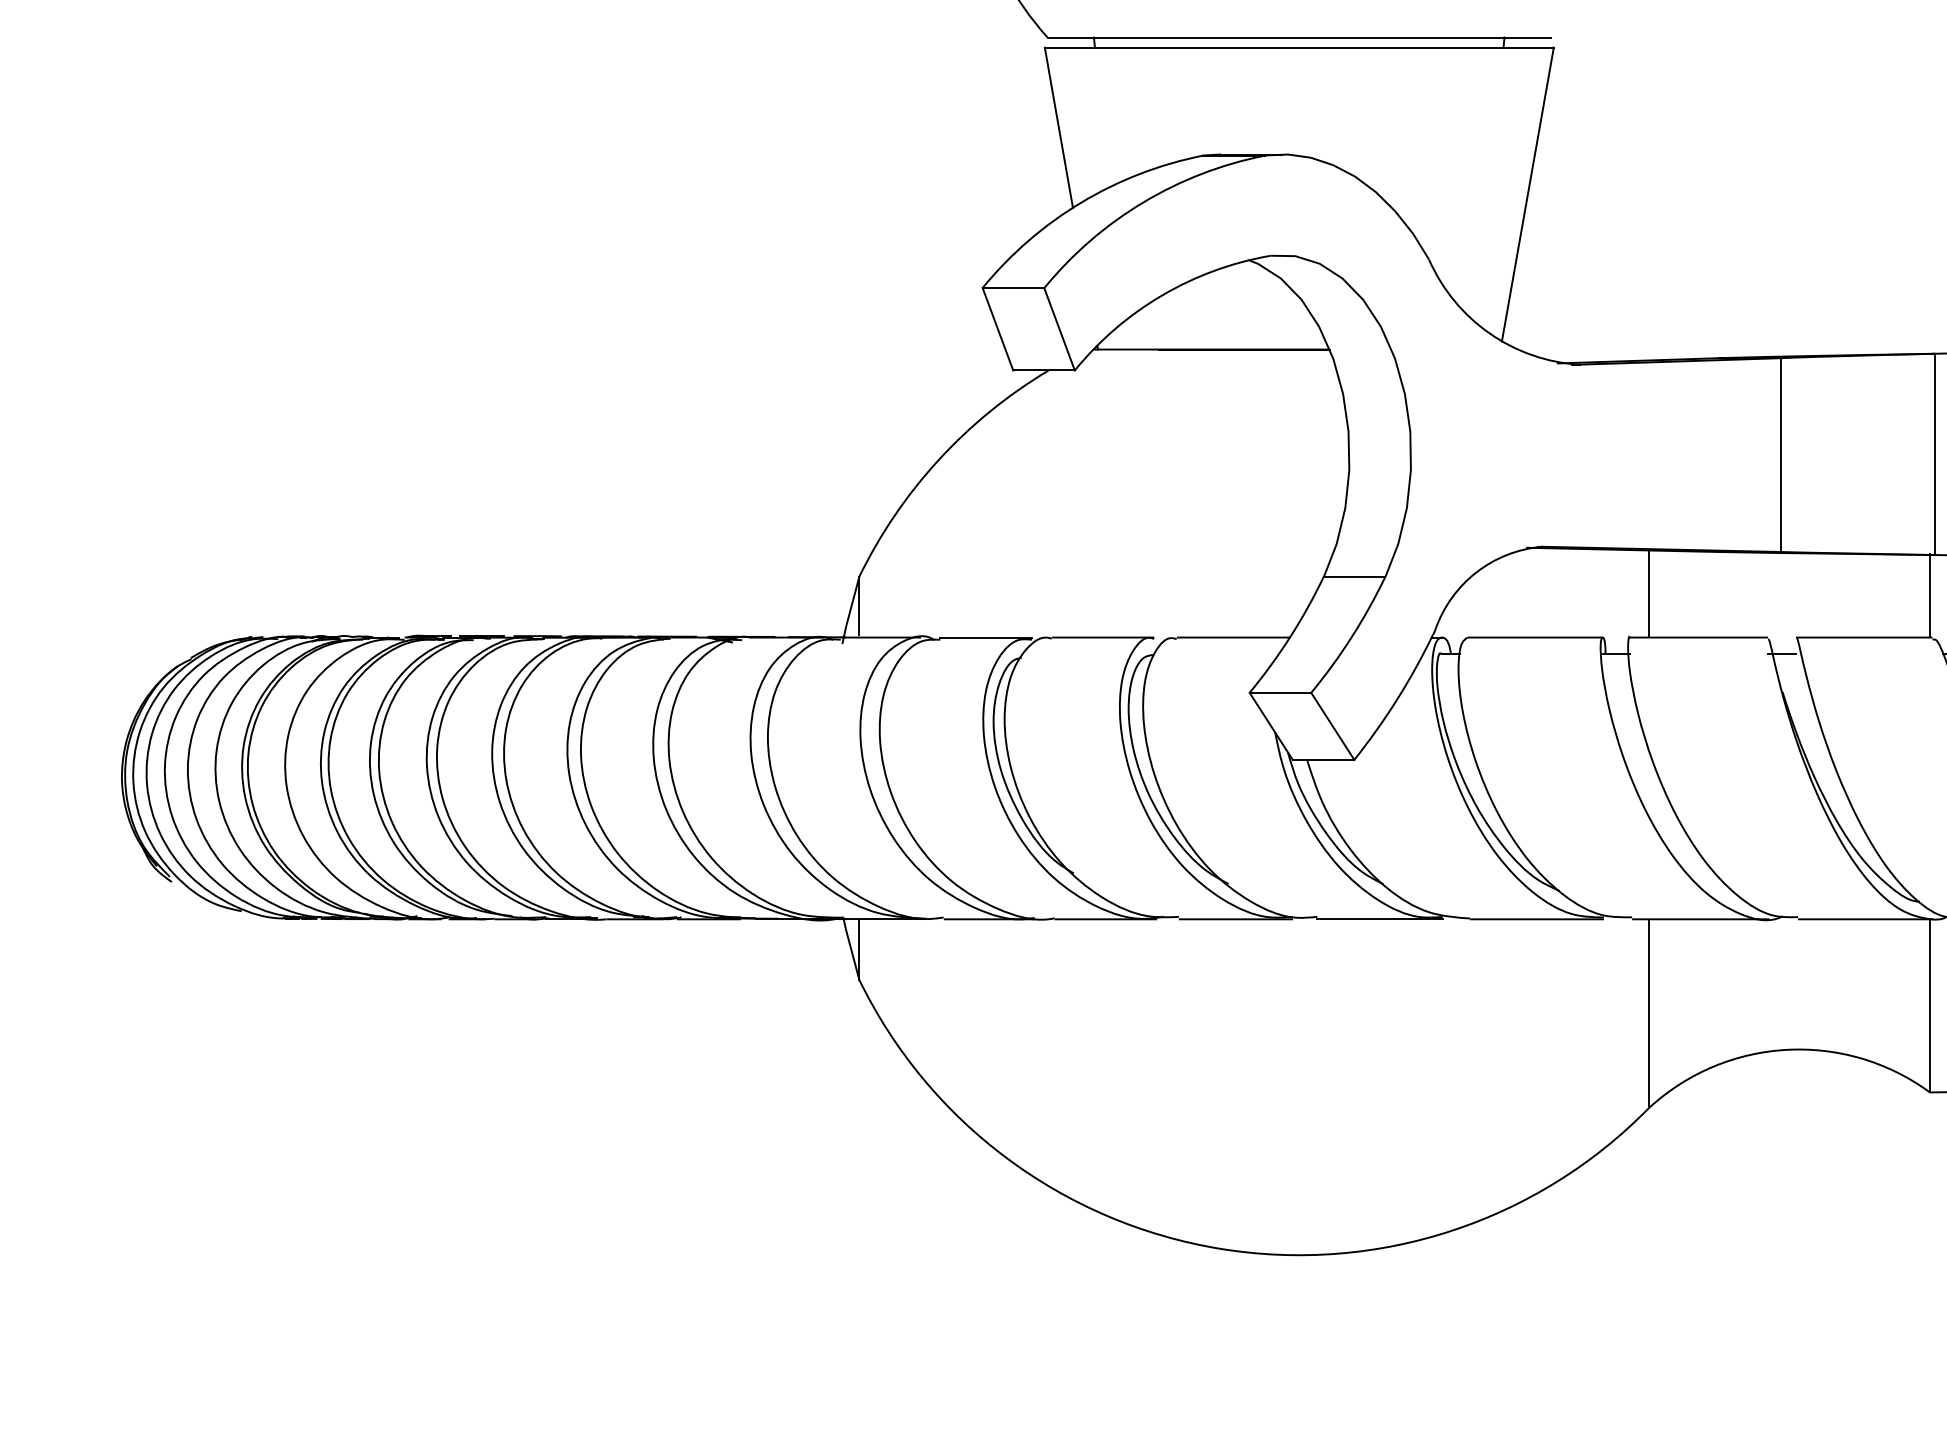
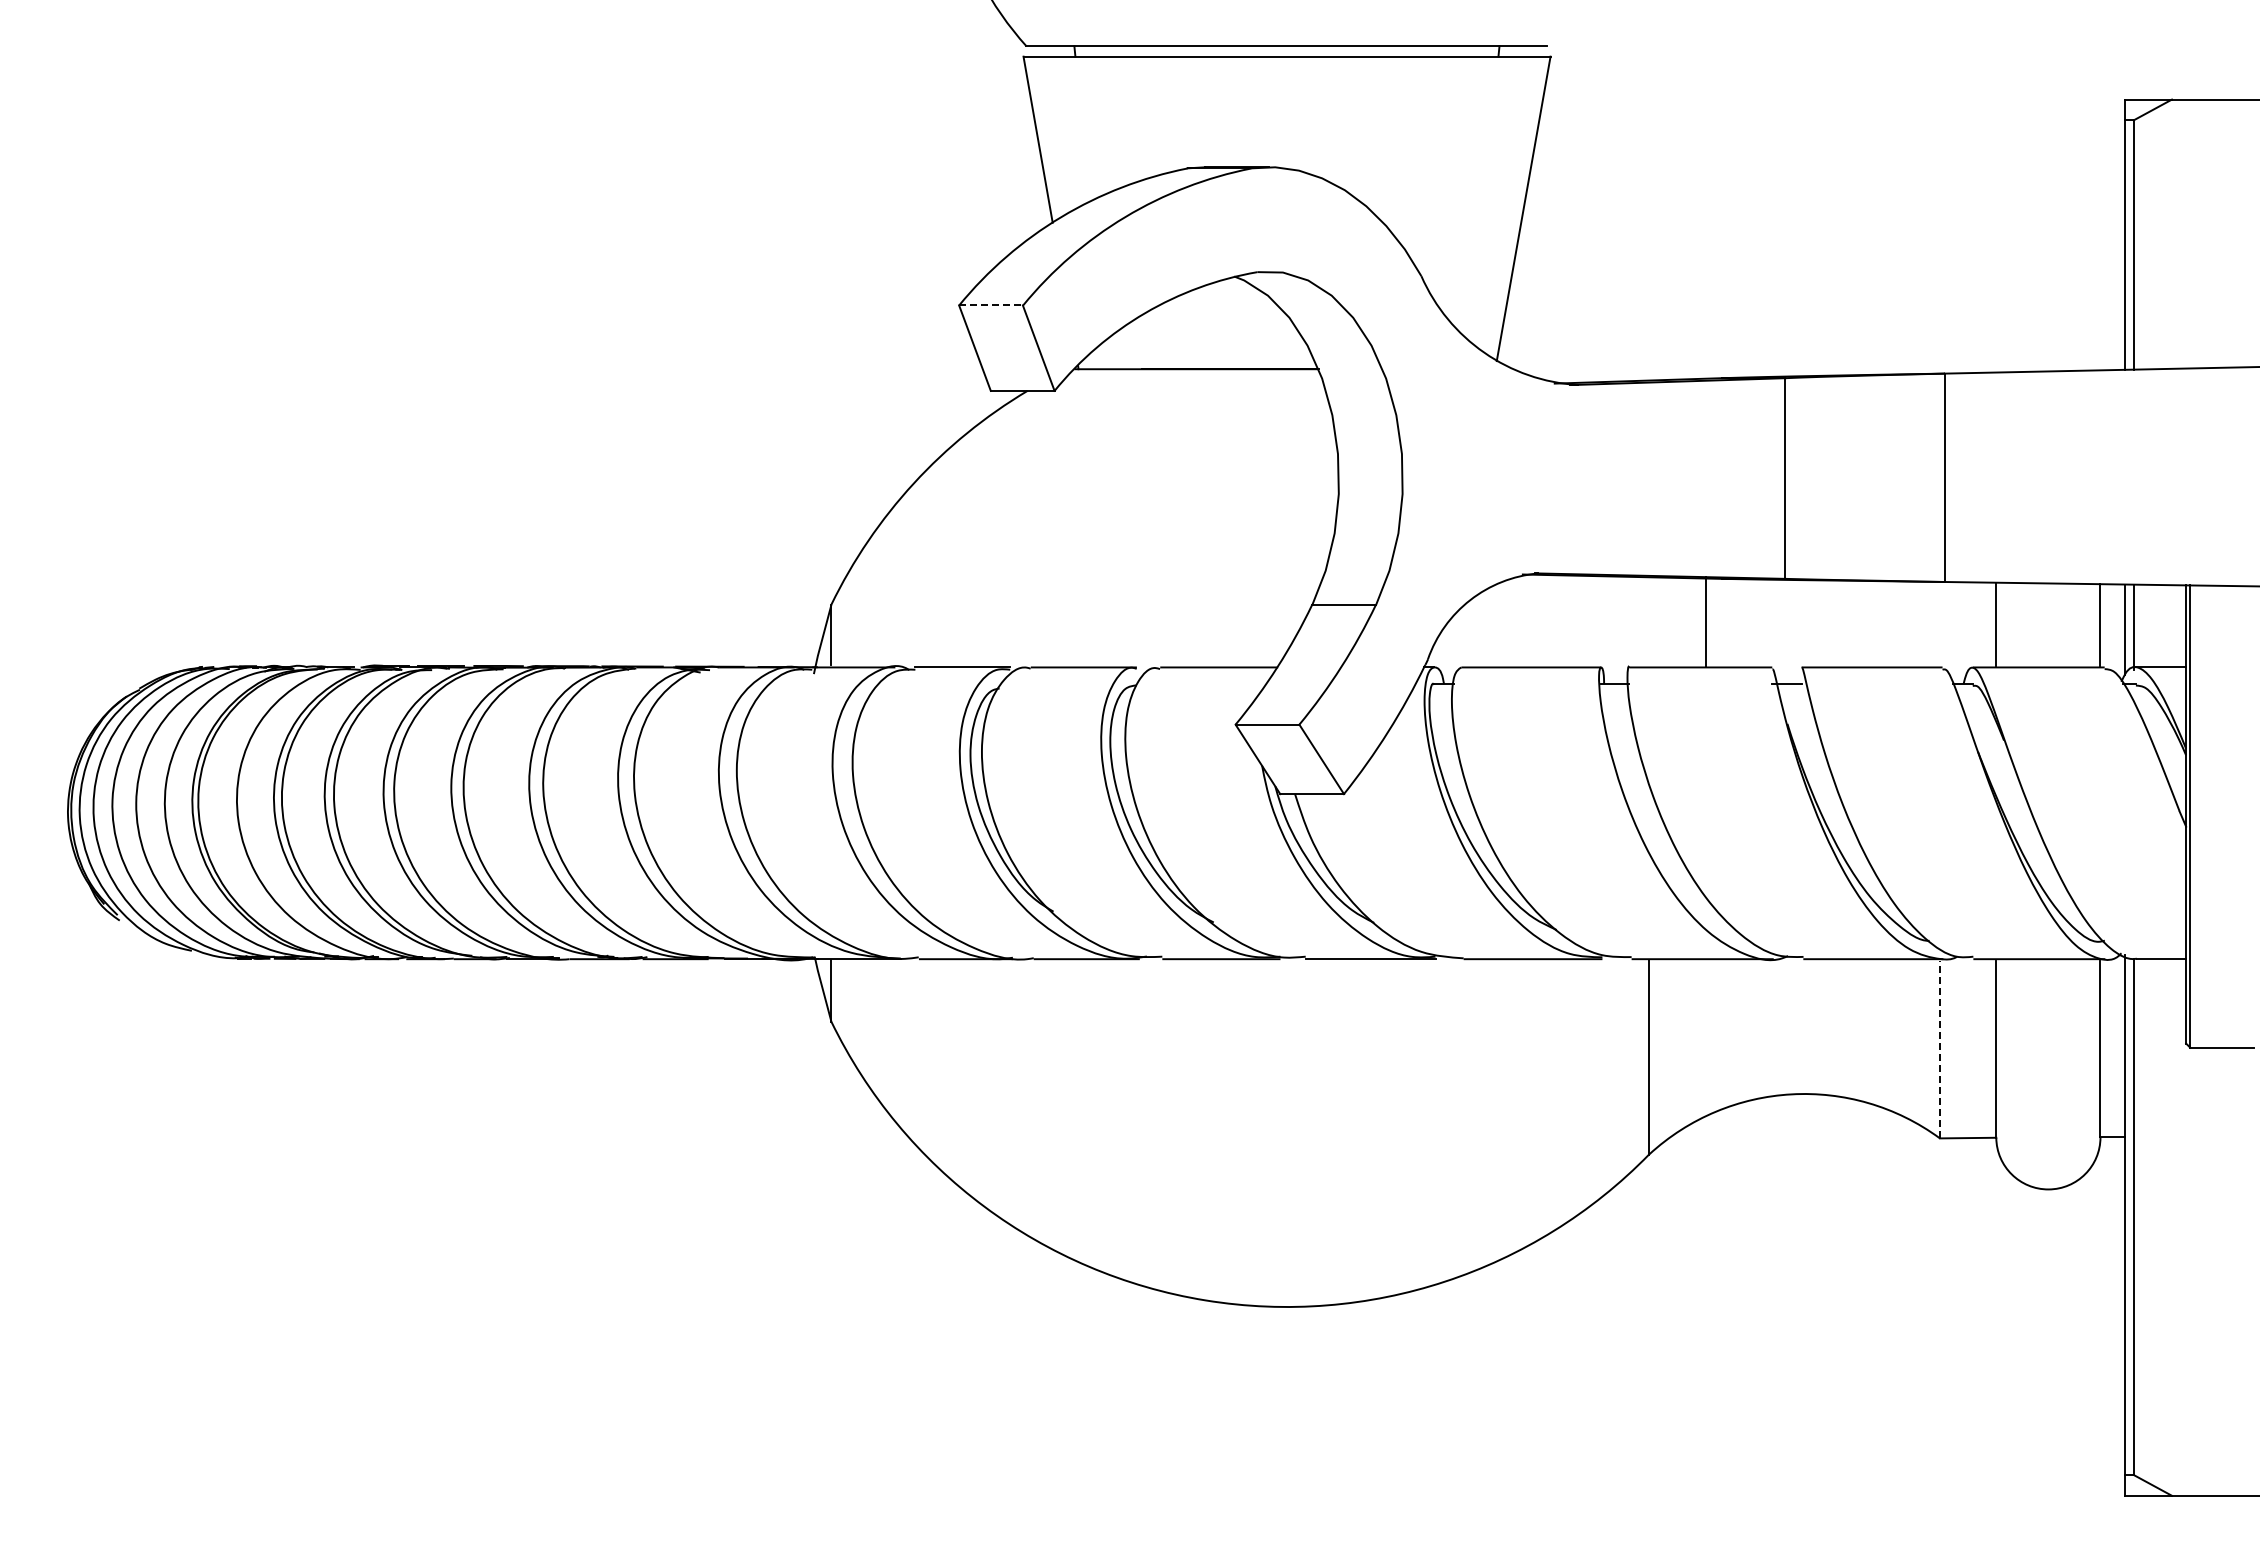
line: (1013, 287) -> (991, 305), solid -> dashed
line: (1649, 593) -> (1706, 621), moved
line: (1930, 595) -> (1940, 623), removed
line: (1930, 1006) -> (1940, 1049), solid -> dashed

